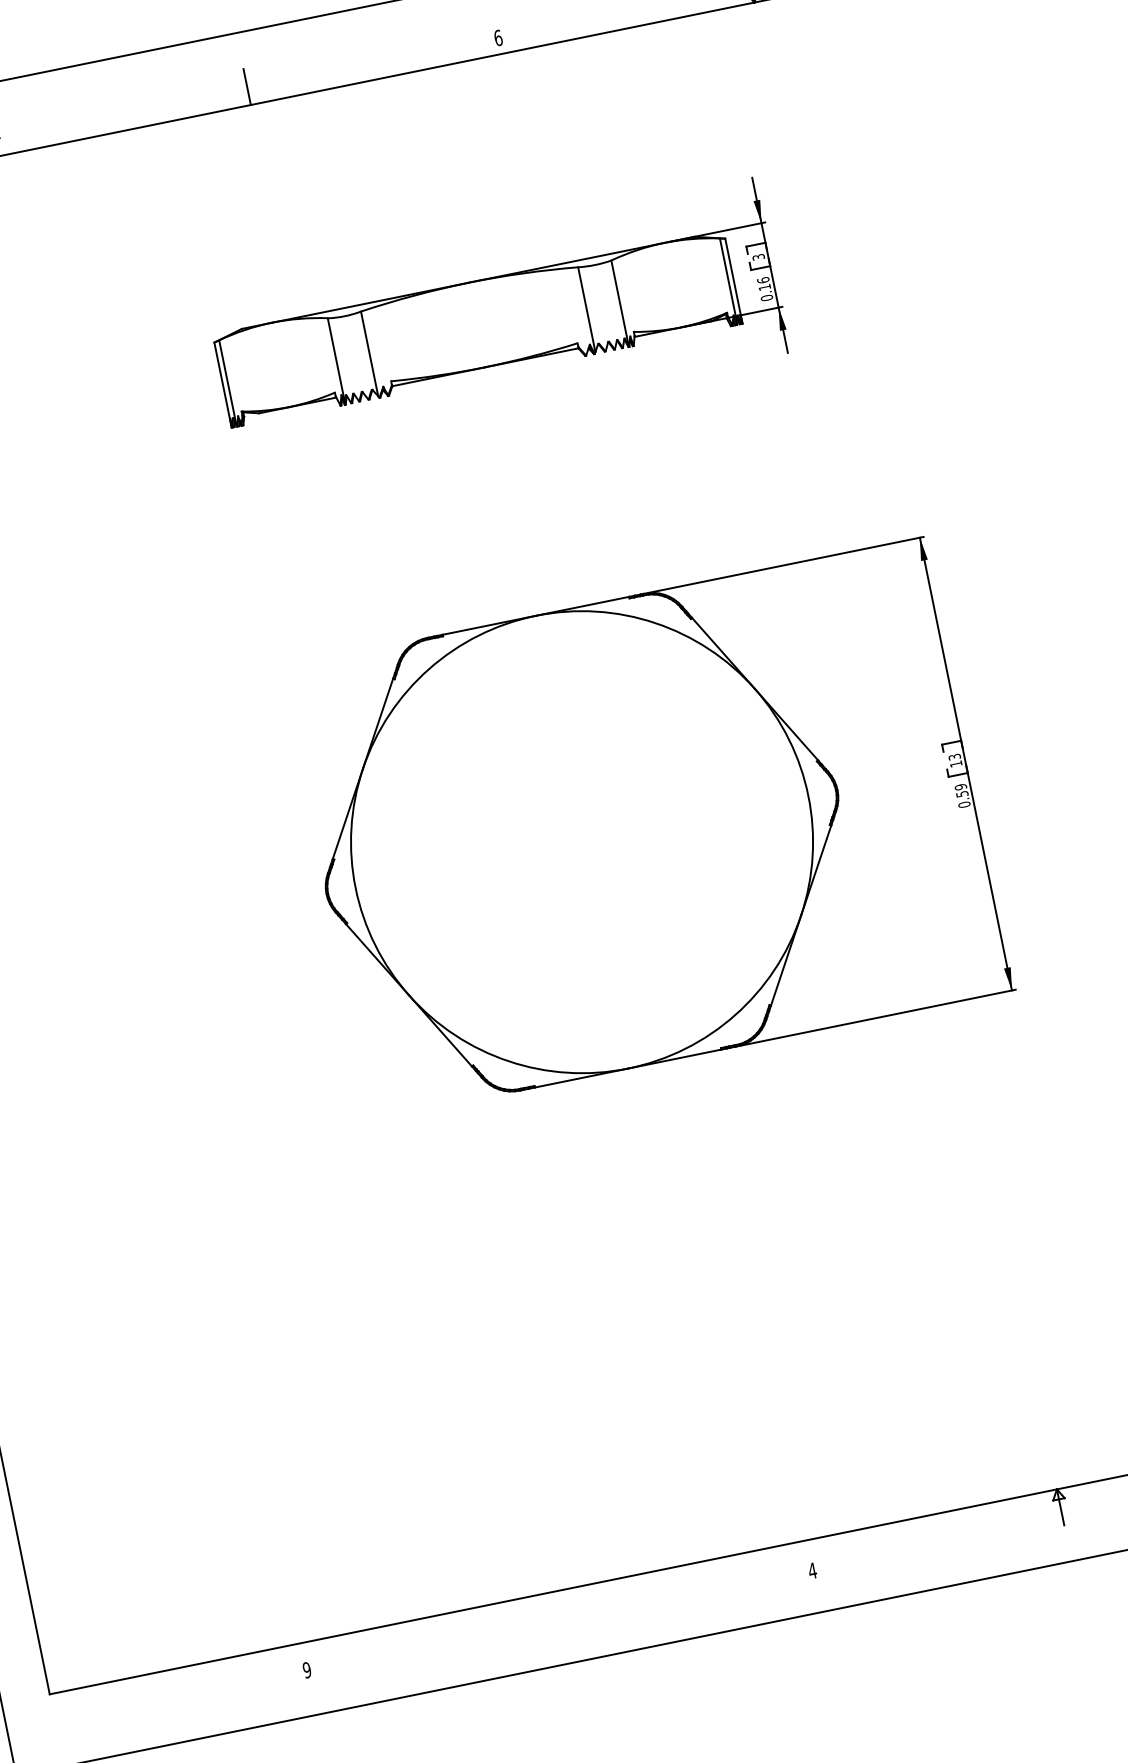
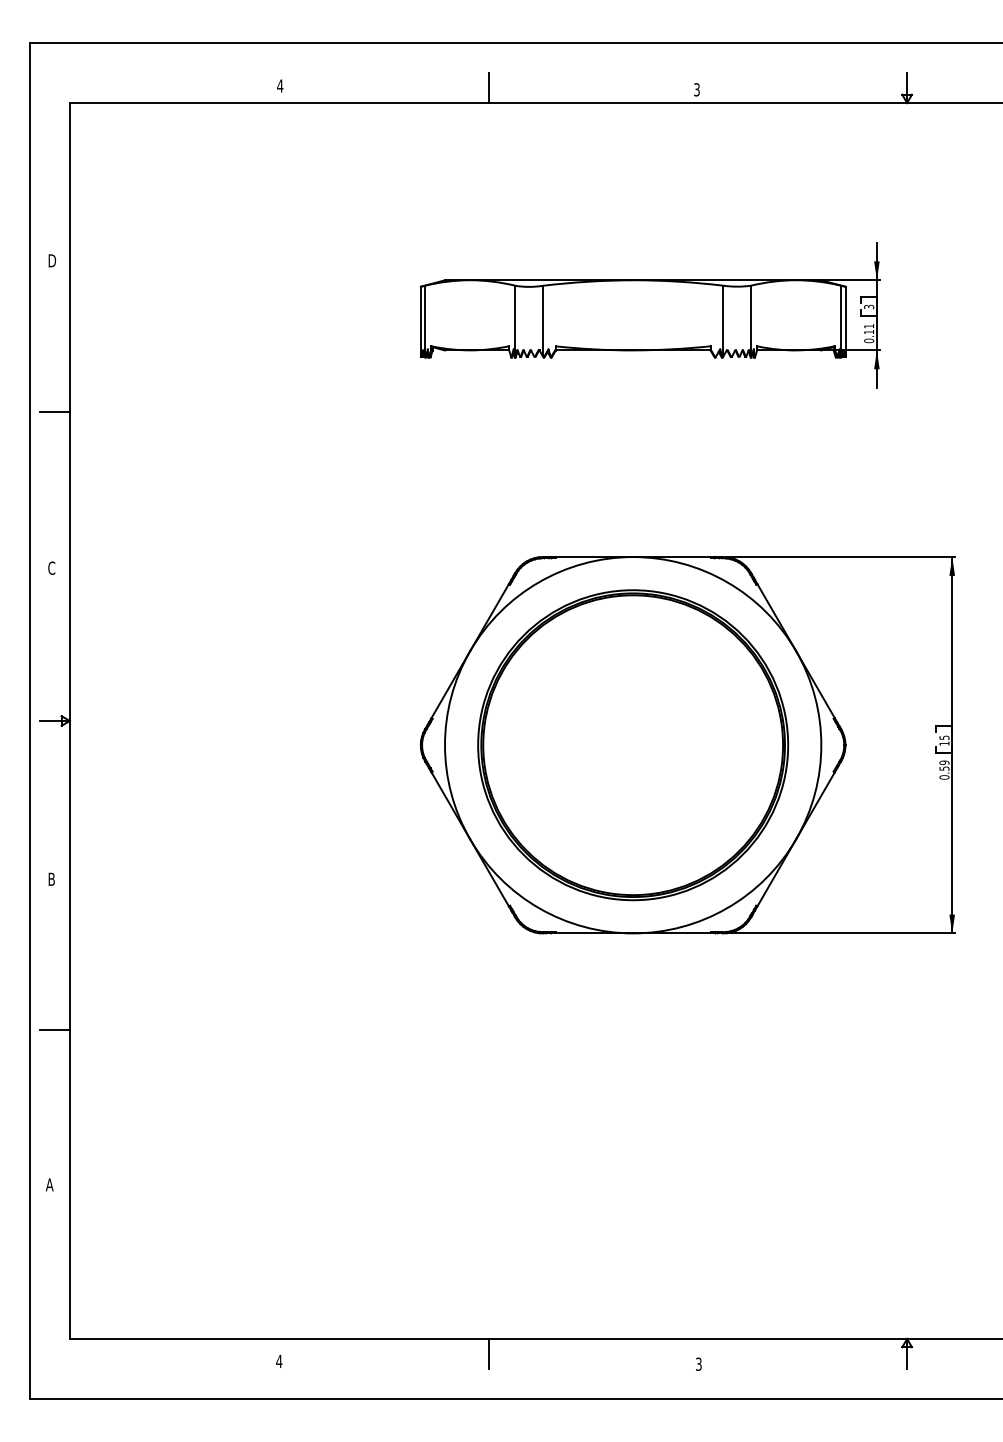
text: (497, 37) -> (696, 89), 6 -> 3
text: (763, 280) -> (869, 326), 0.16 -> 0.11
text: (953, 756) -> (943, 737), 13 -> 15
part: (582, 842) -> (633, 745), added
text: (811, 1570) -> (698, 1363), 4 -> 3
line: (556, 1609) -> (488, 1353), added
text: (307, 1670) -> (279, 1361), 9 -> 4

